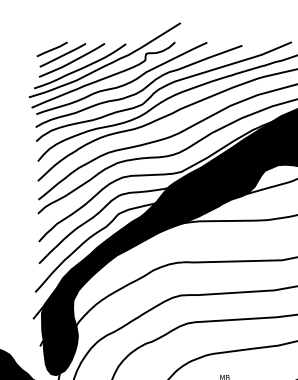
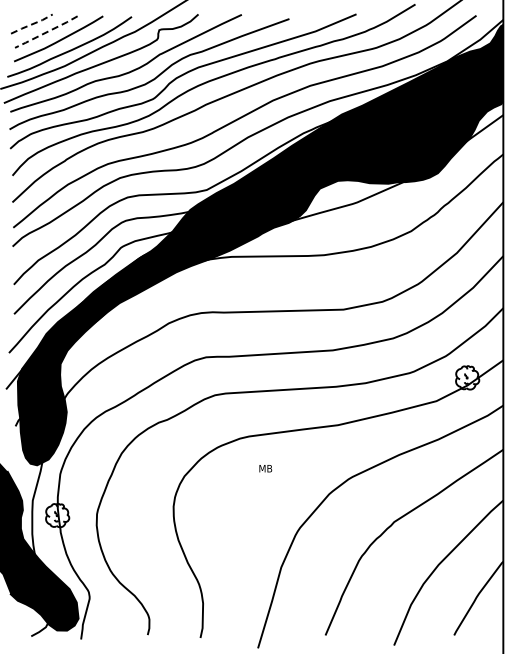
line: (52, 49) -> (32, 24), solid -> dashed
line: (63, 55) -> (46, 32), solid -> dashed

